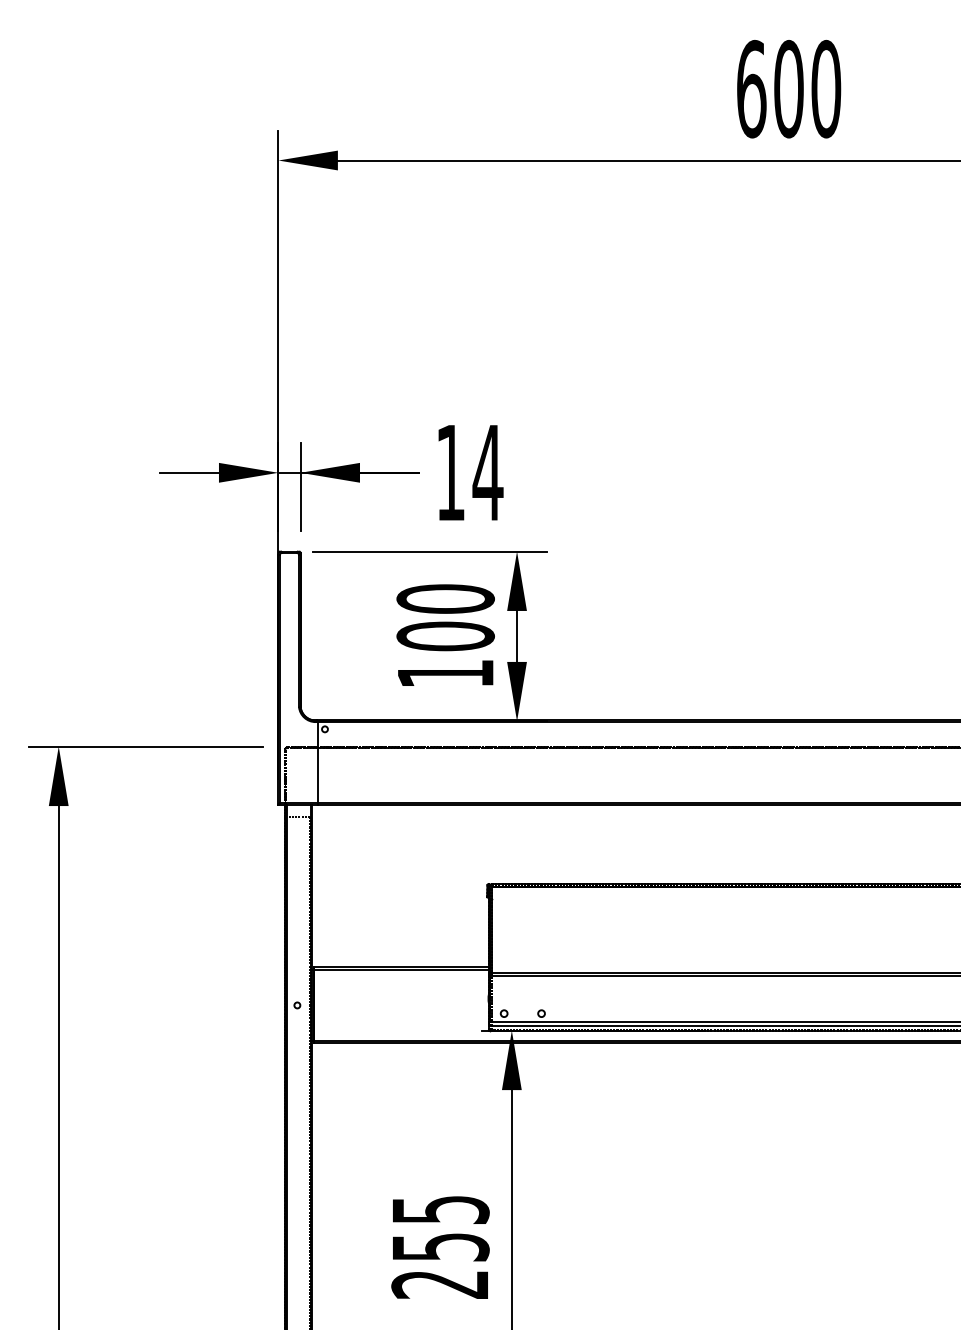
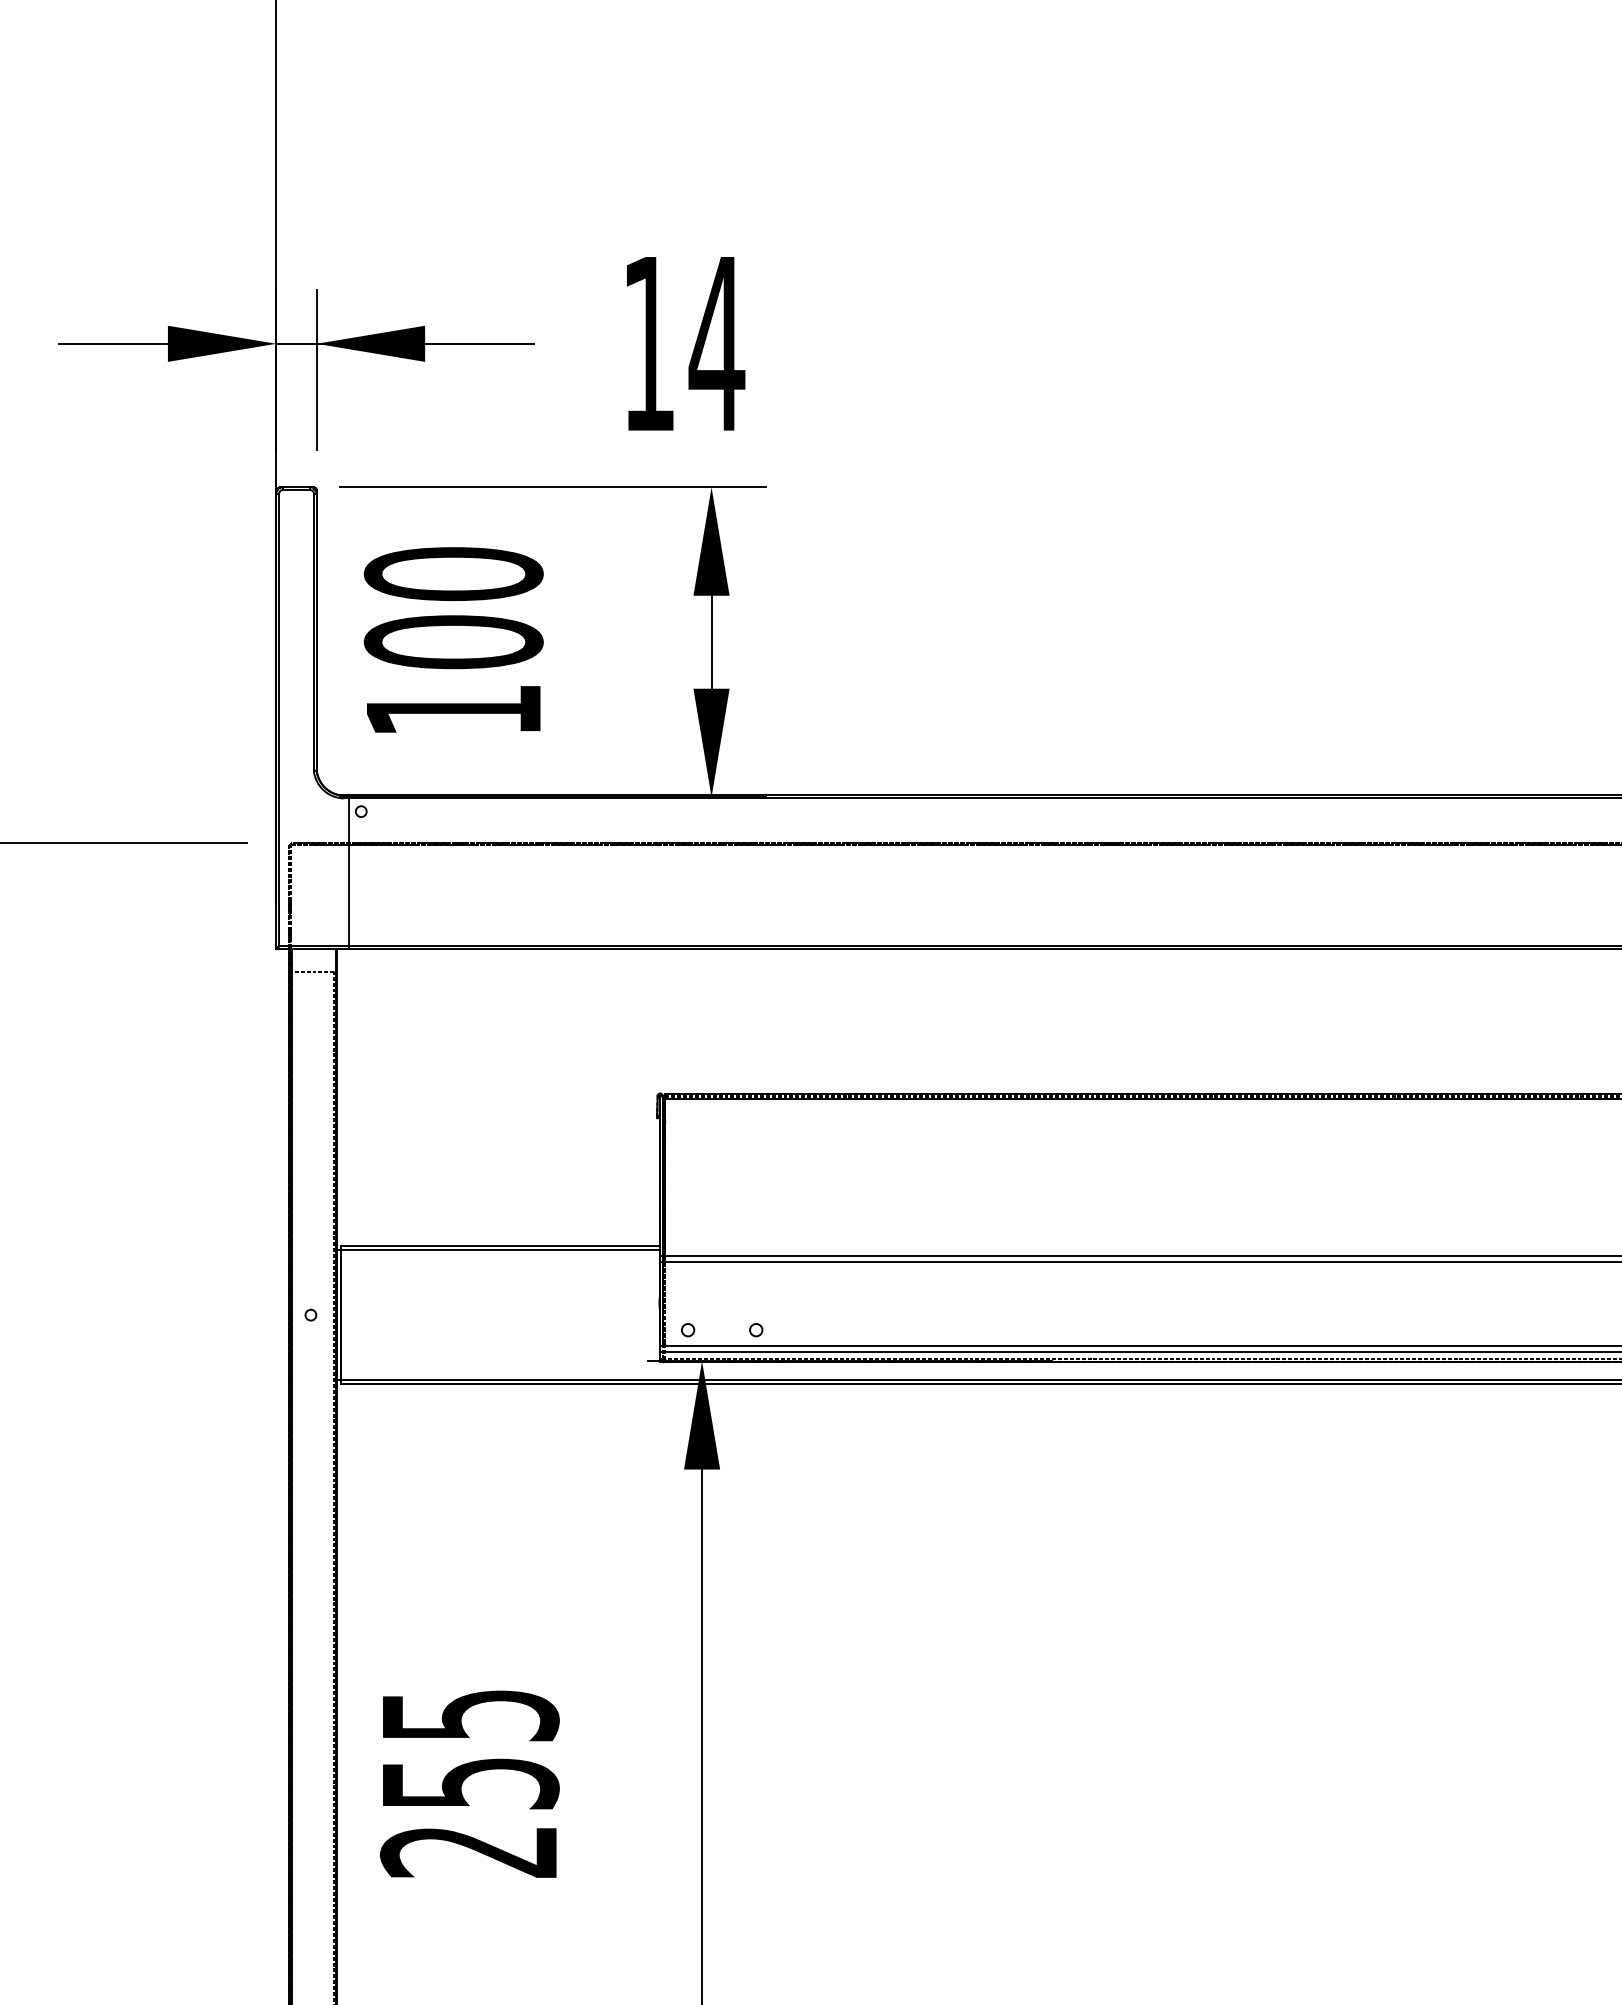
text: (470, 472) -> (685, 343), moved
text: (445, 634) -> (453, 638), moved
text: (440, 1247) -> (469, 1783), moved

